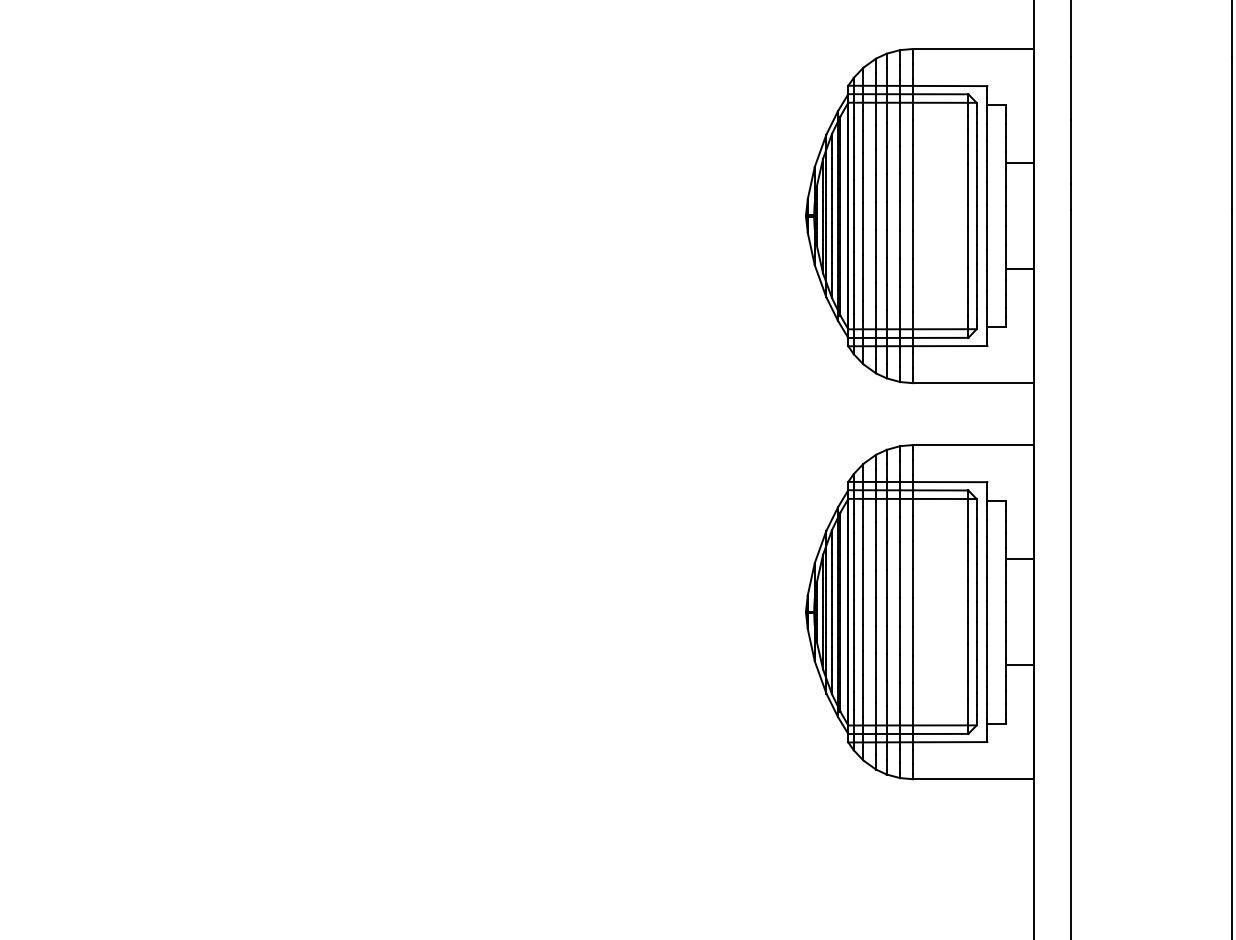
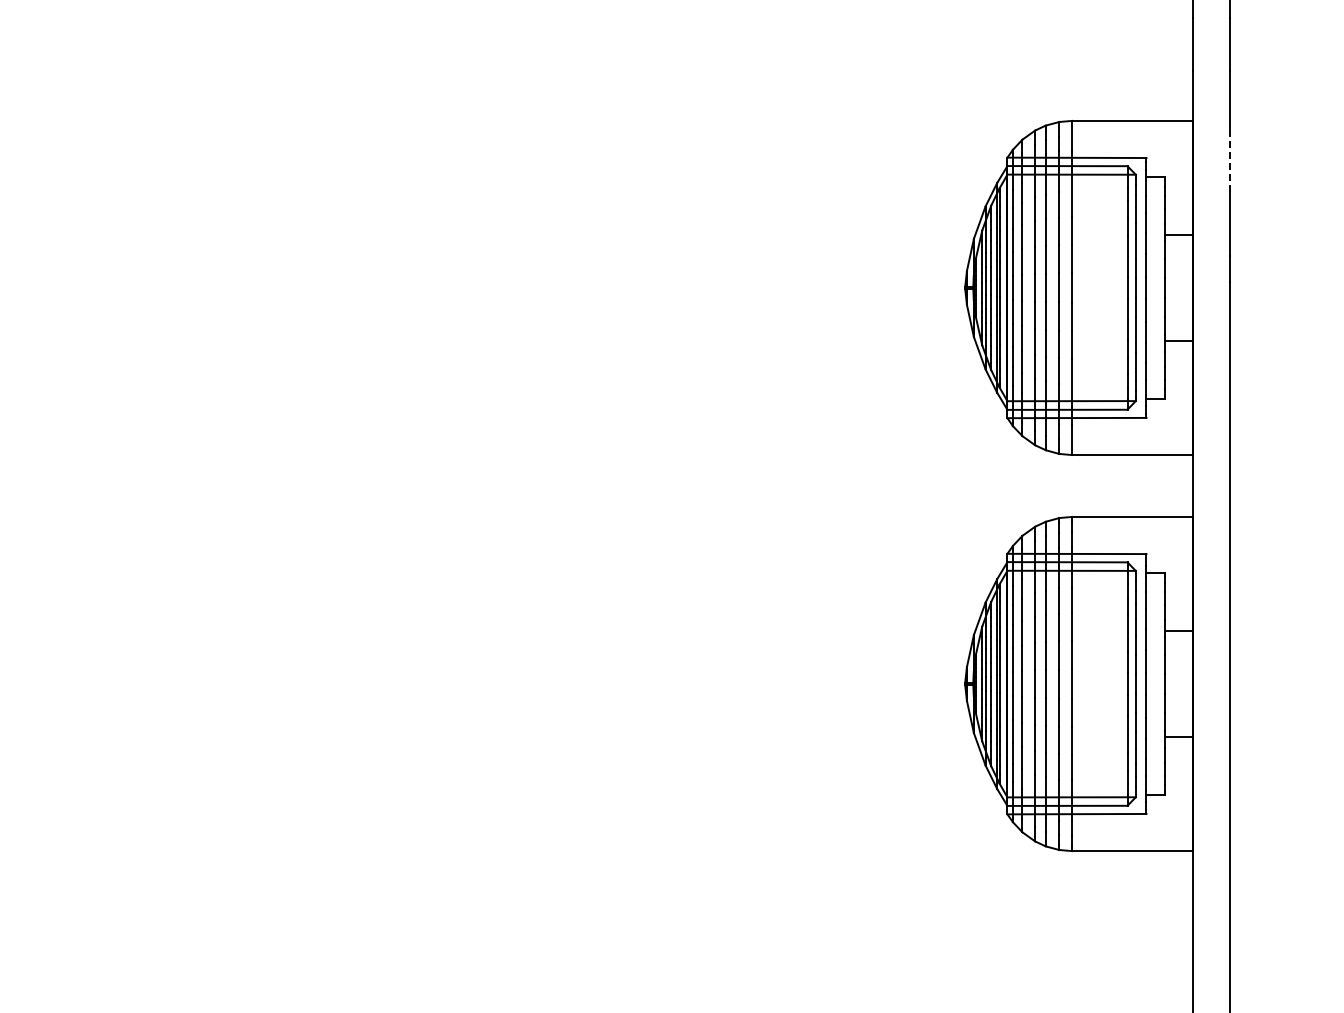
line: (1070, 88) -> (1229, 160), solid -> dashed

